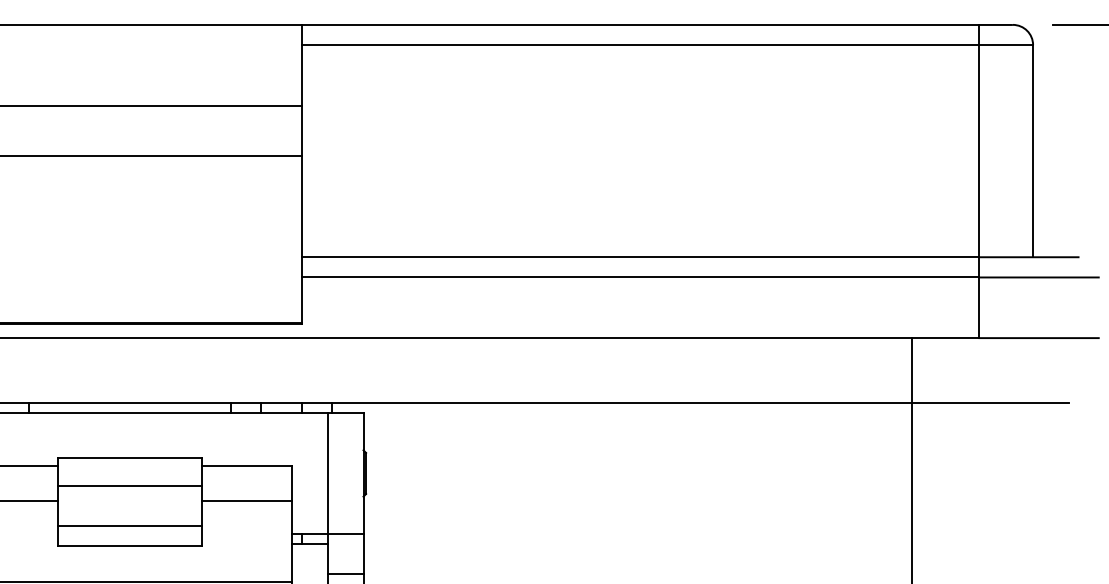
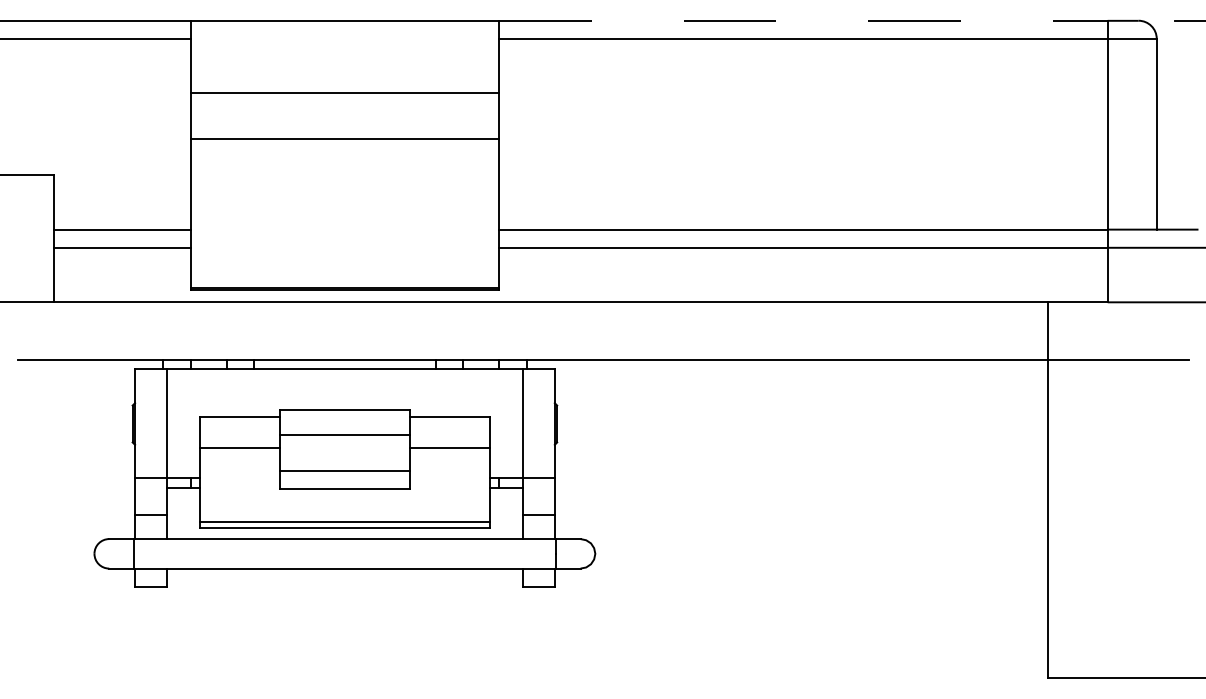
line: (641, 24) -> (804, 20), solid -> dashed

